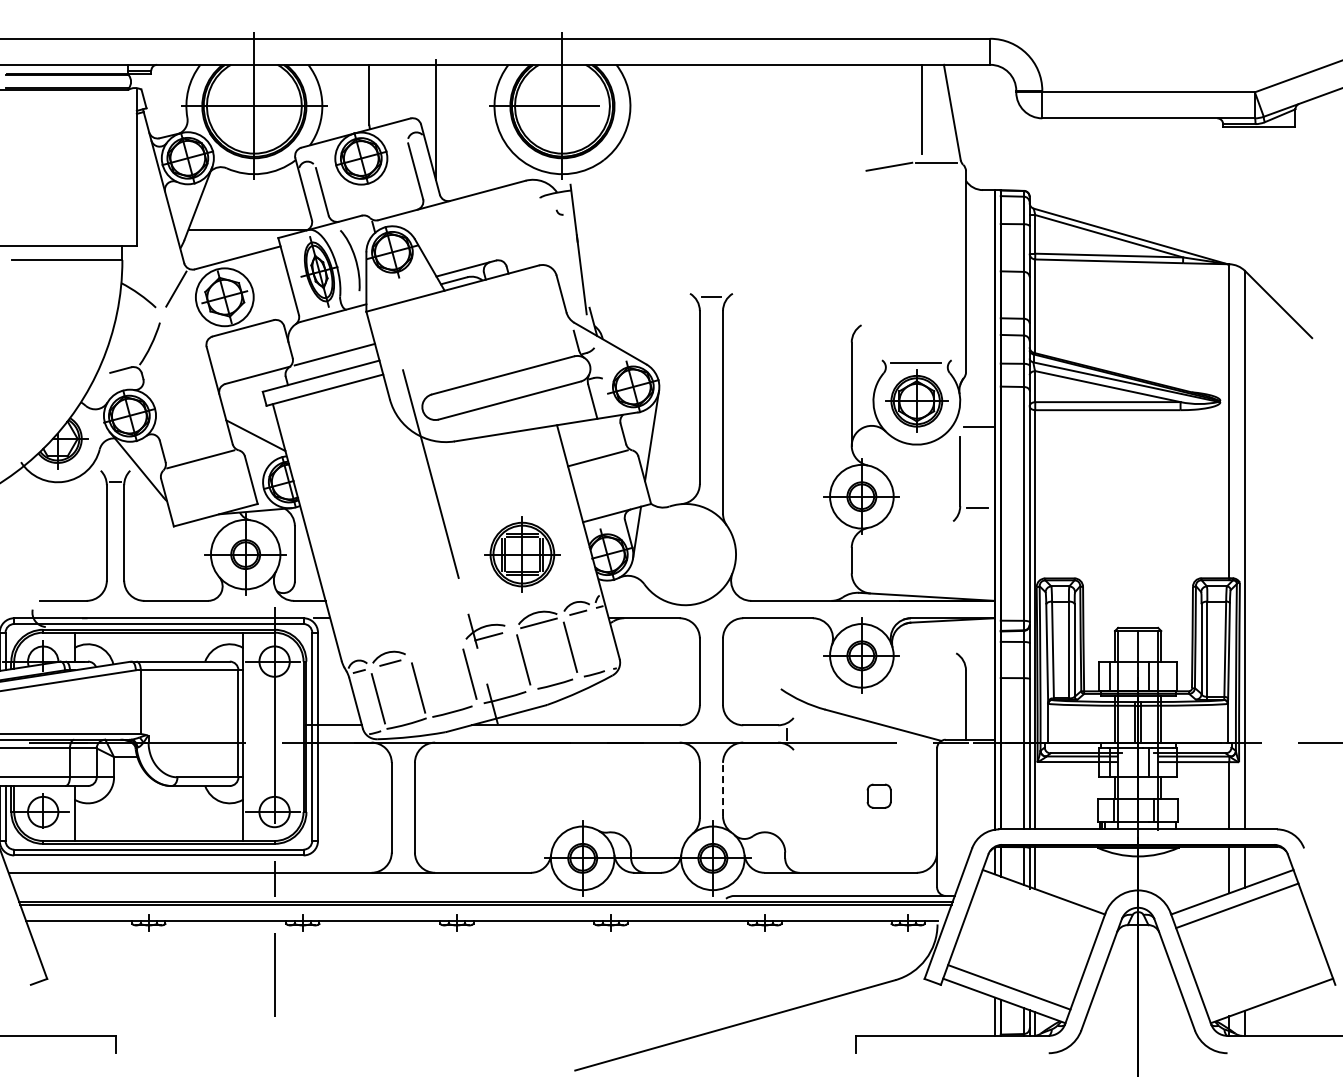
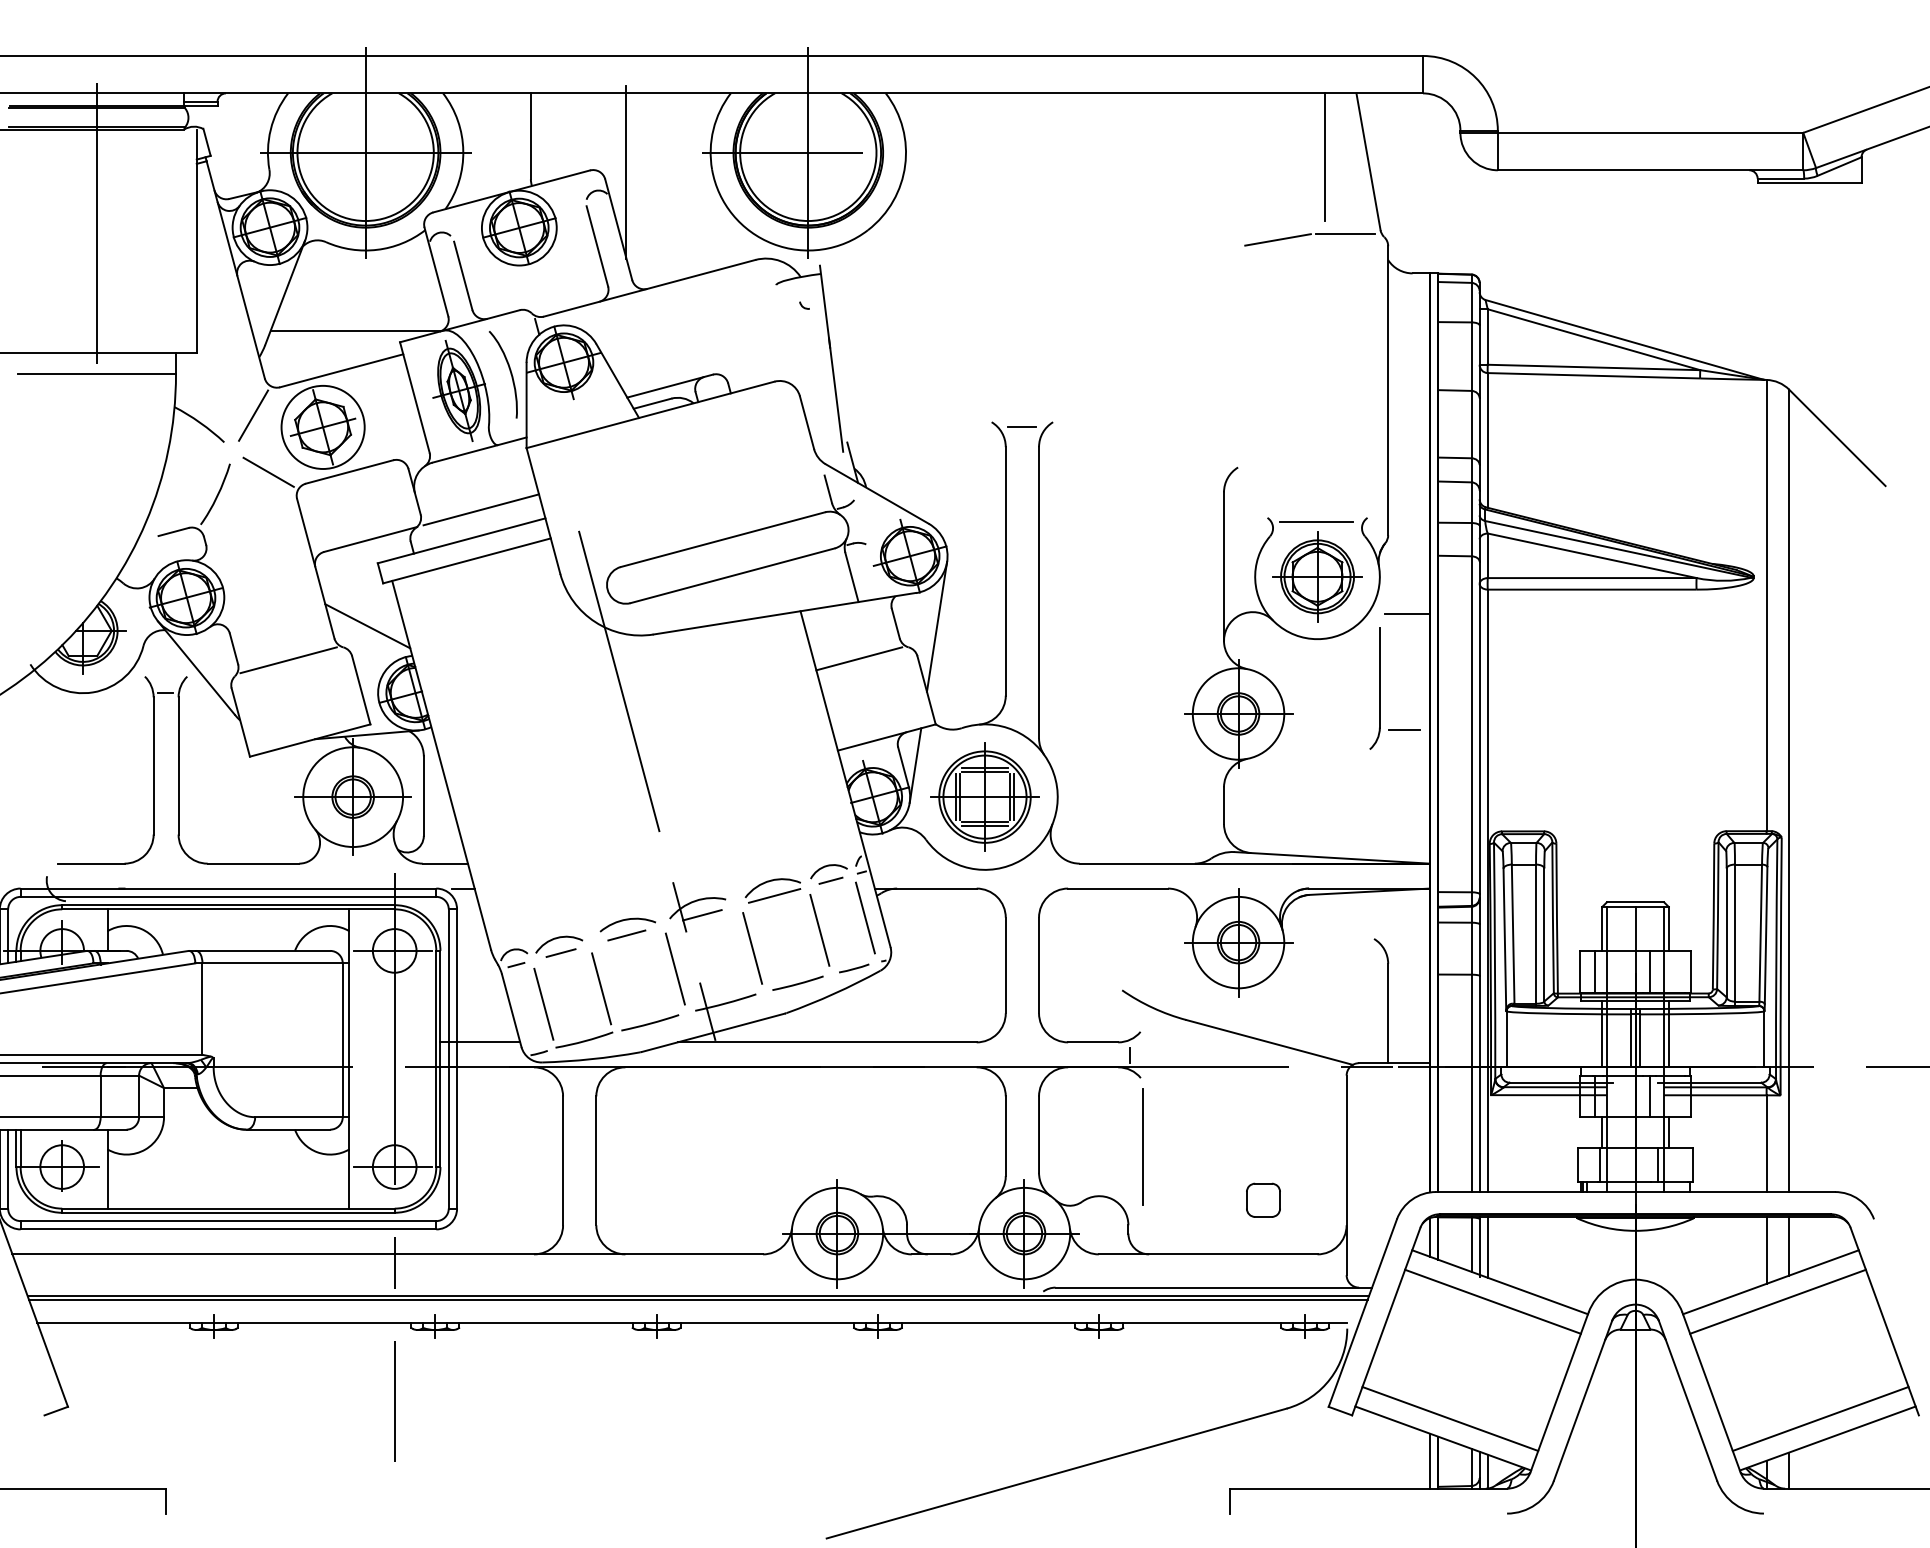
line: (67, 155) -> (97, 223), added
line: (186, 328) -> (268, 472), added
part: (522, 554) -> (985, 796), moved
line: (601, 638) -> (864, 917), added
part: (436, 646) -> (627, 929), added
line: (723, 789) -> (1039, 1134), dashed -> solid
part: (878, 795) -> (1262, 1199), moved
line: (795, 798) -> (1143, 1147), added
line: (1038, 905) -> (1492, 1301), added
line: (1266, 987) -> (1819, 1419), added

